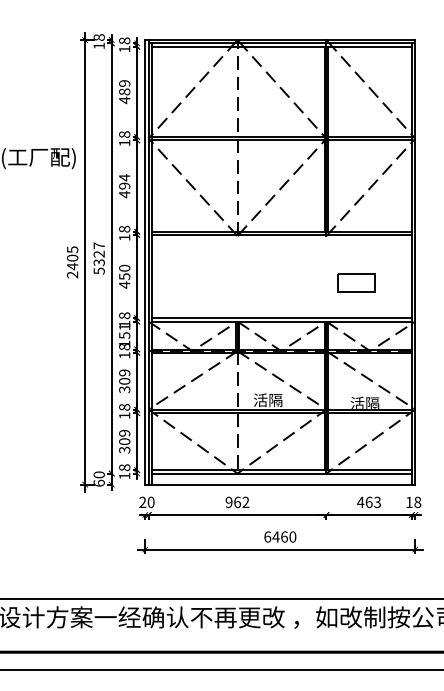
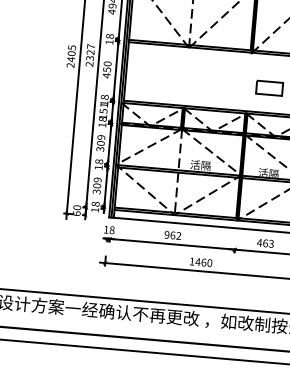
text: (98, 270) -> (89, 63), 5327 -> 2327
text: (146, 501) -> (108, 229), 20 -> 18
text: (267, 536) -> (191, 261), 6460 -> 1460

